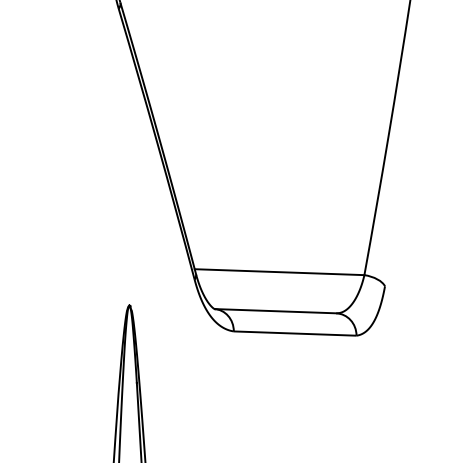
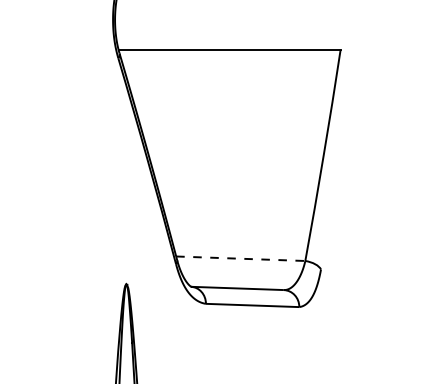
line: (279, 271) -> (240, 258), solid -> dashed

